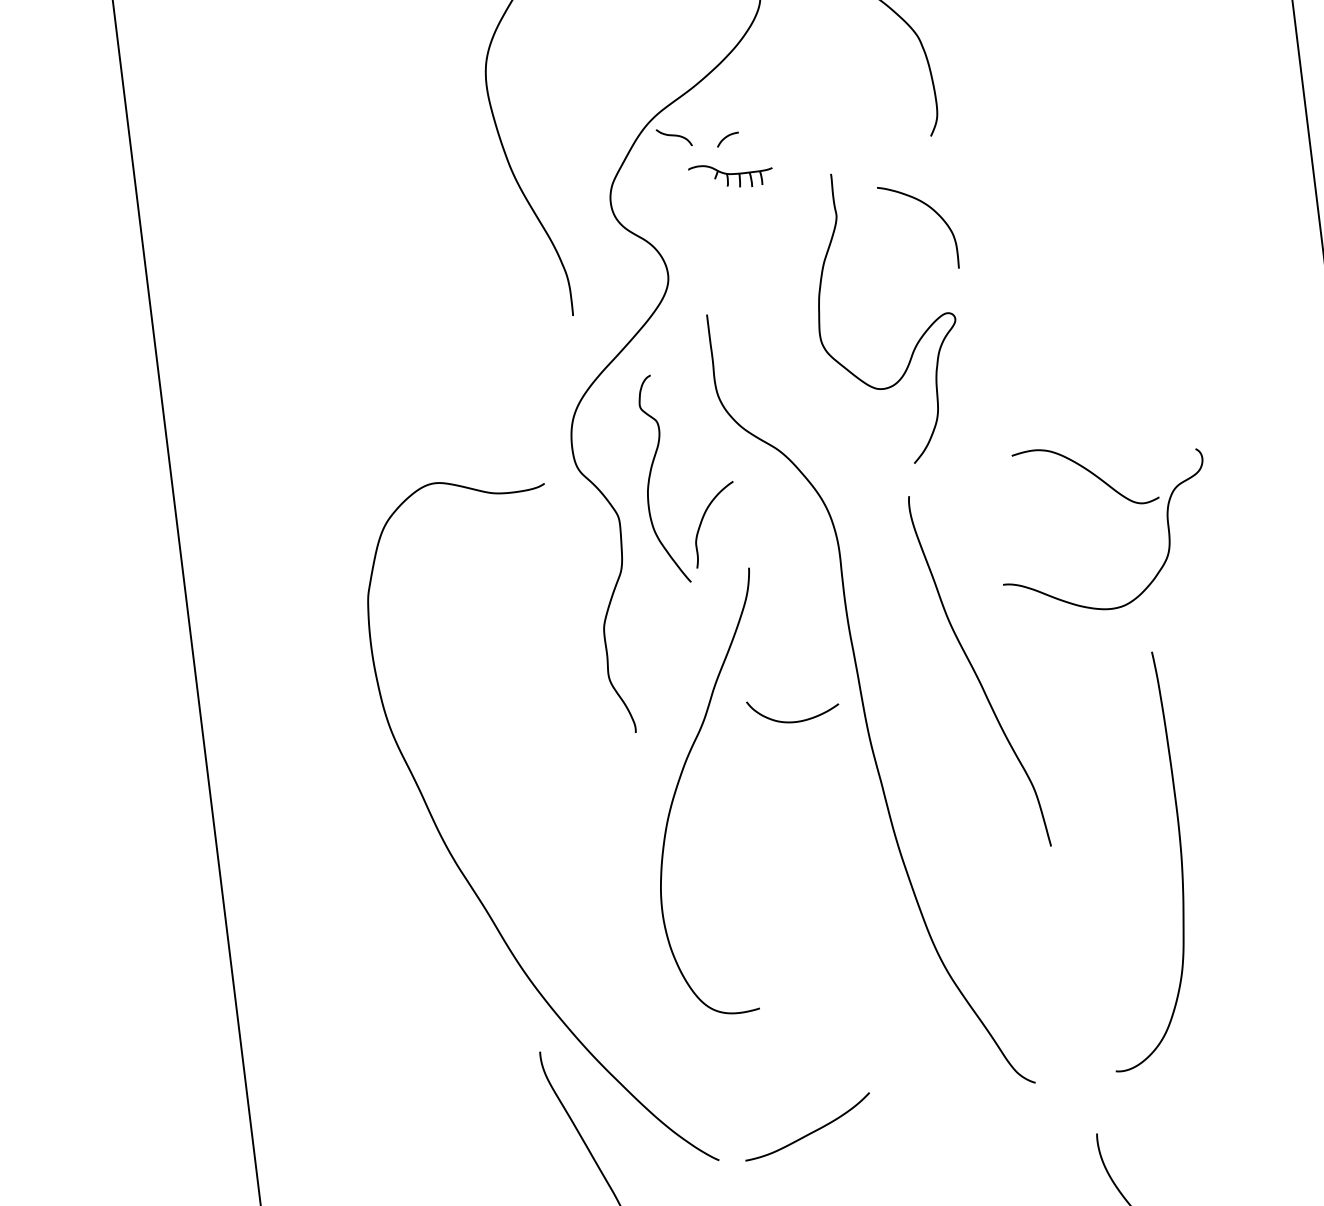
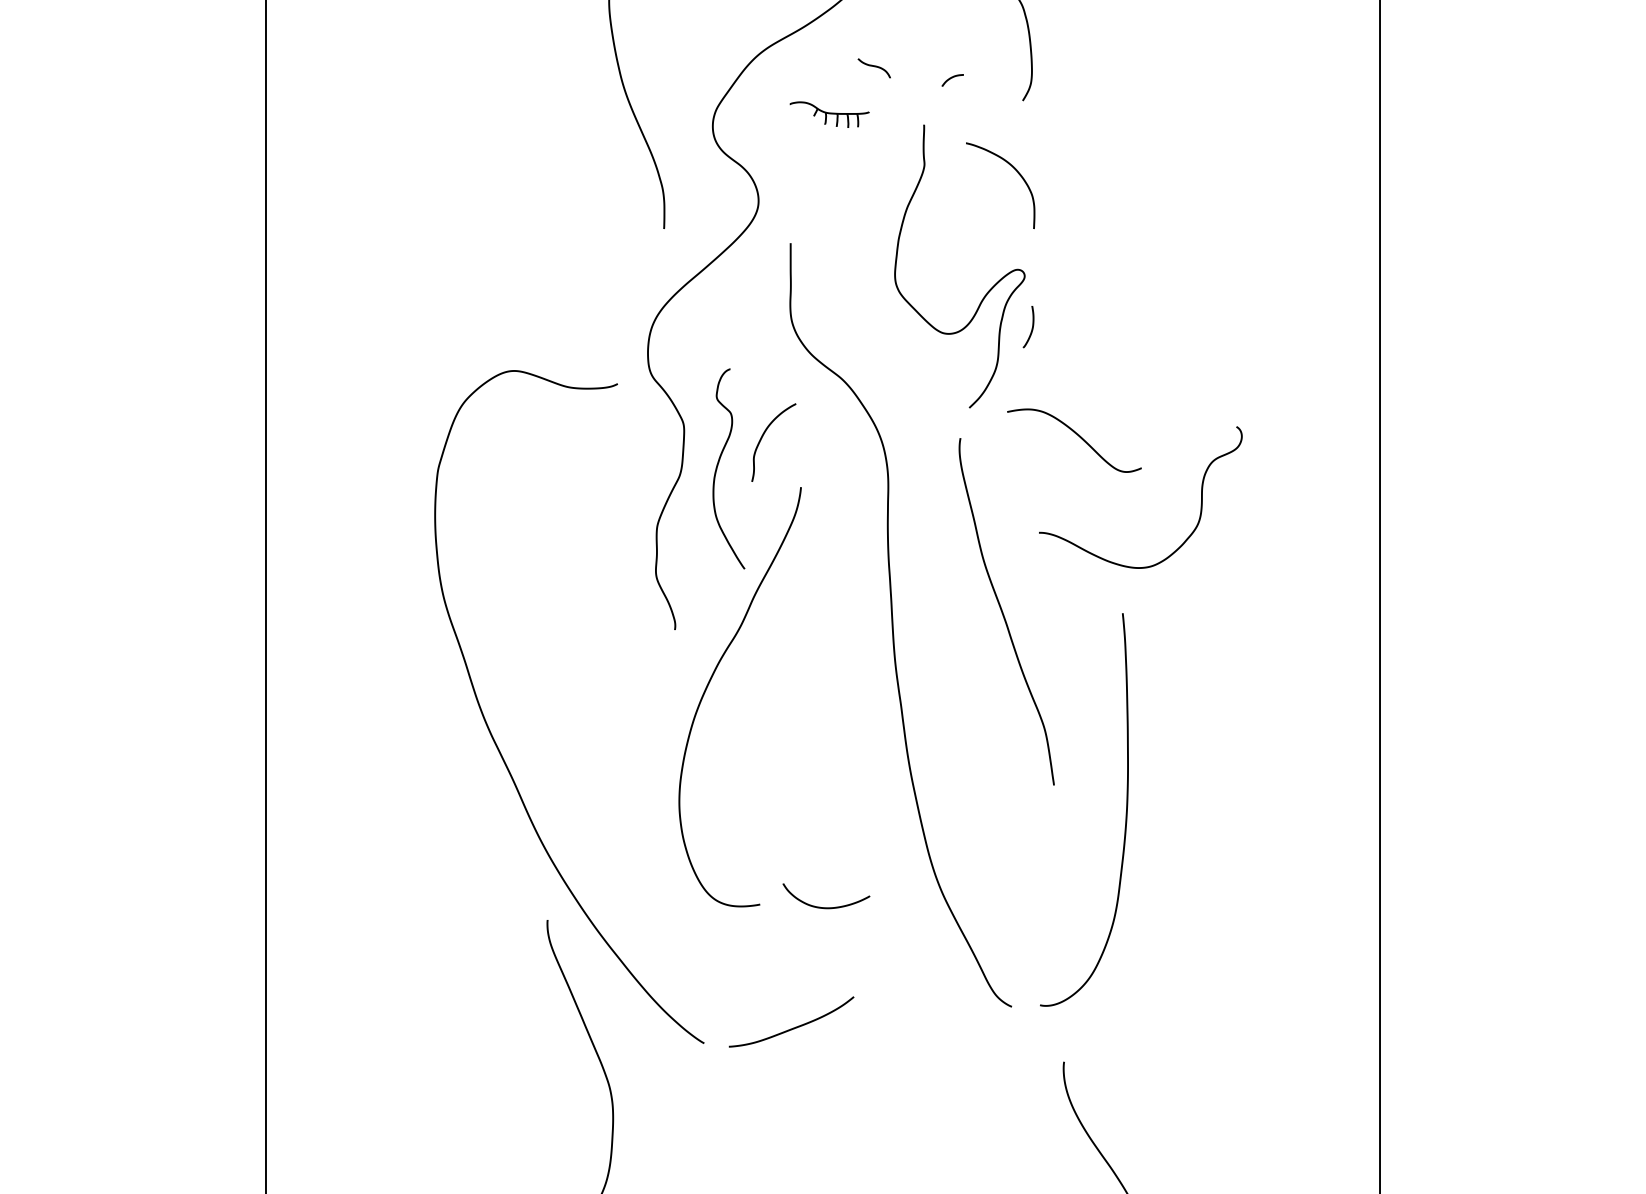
curve: (674, 136) -> (874, 67), moved
curve: (727, 137) -> (952, 78), moved
curve: (969, 372) -> (1031, 328), added
curve: (1089, 472) -> (1078, 436), moved
curve: (650, 477) -> (718, 465), moved
curve: (794, 721) -> (826, 907), moved
curve: (1180, 860) -> (1125, 813), moved

